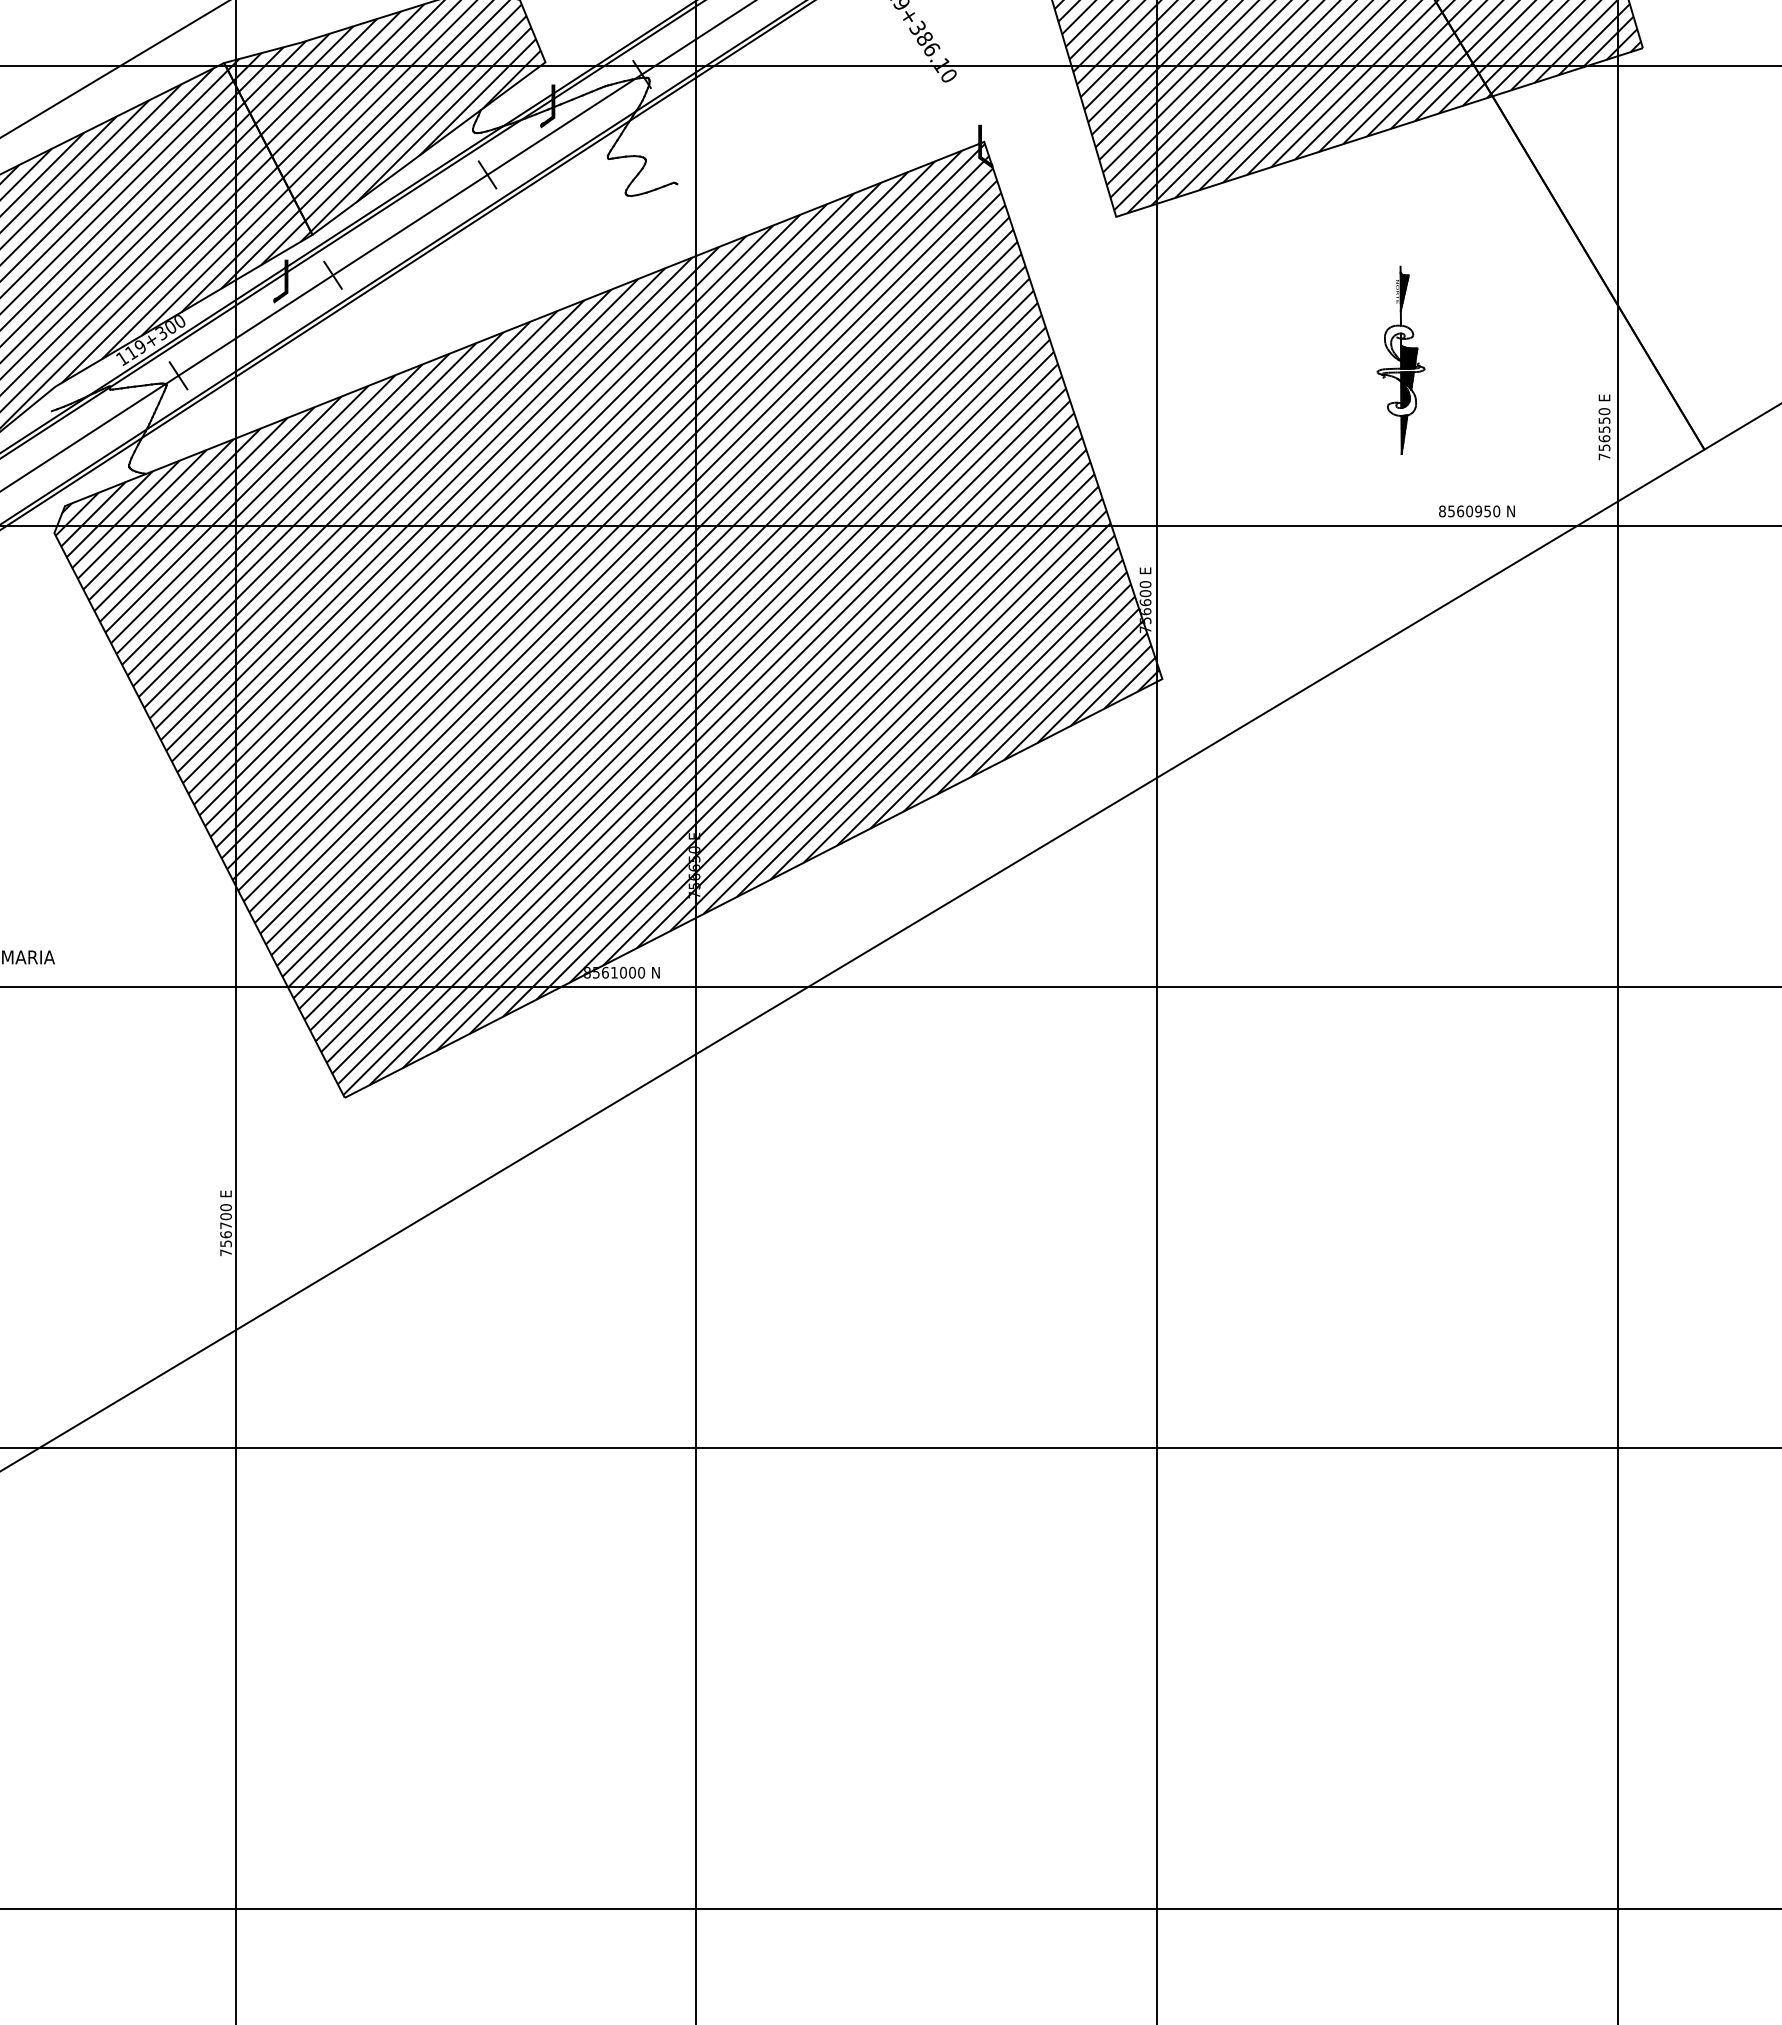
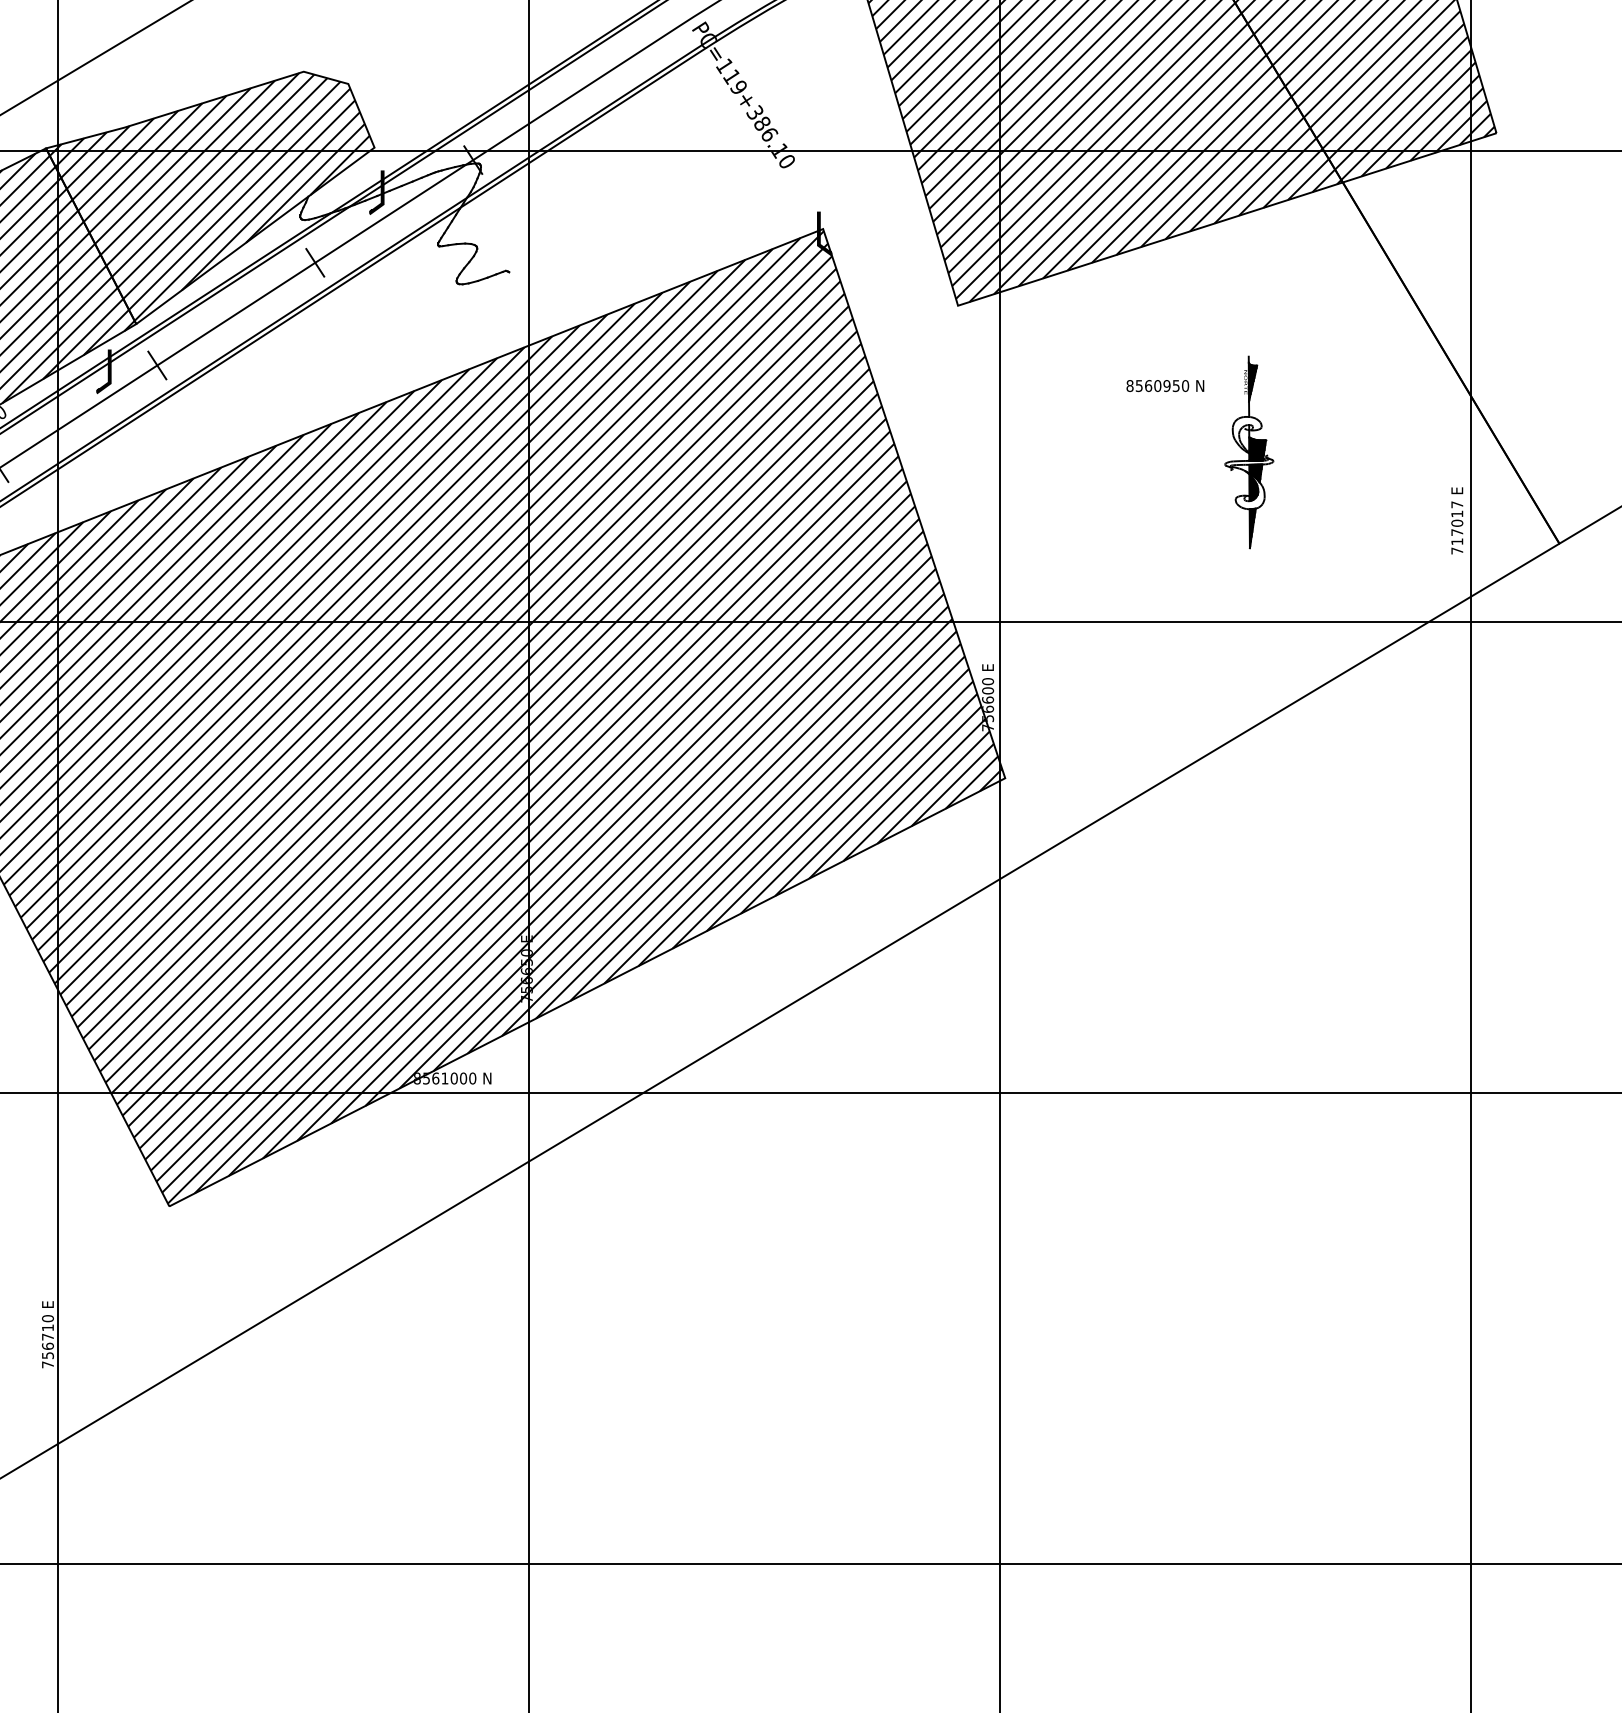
text: (1604, 429) -> (1457, 523), 756550 -> 717017
text: (1476, 511) -> (1164, 386), moved
text: (225, 1216) -> (47, 1327), 756700 -> 756710

